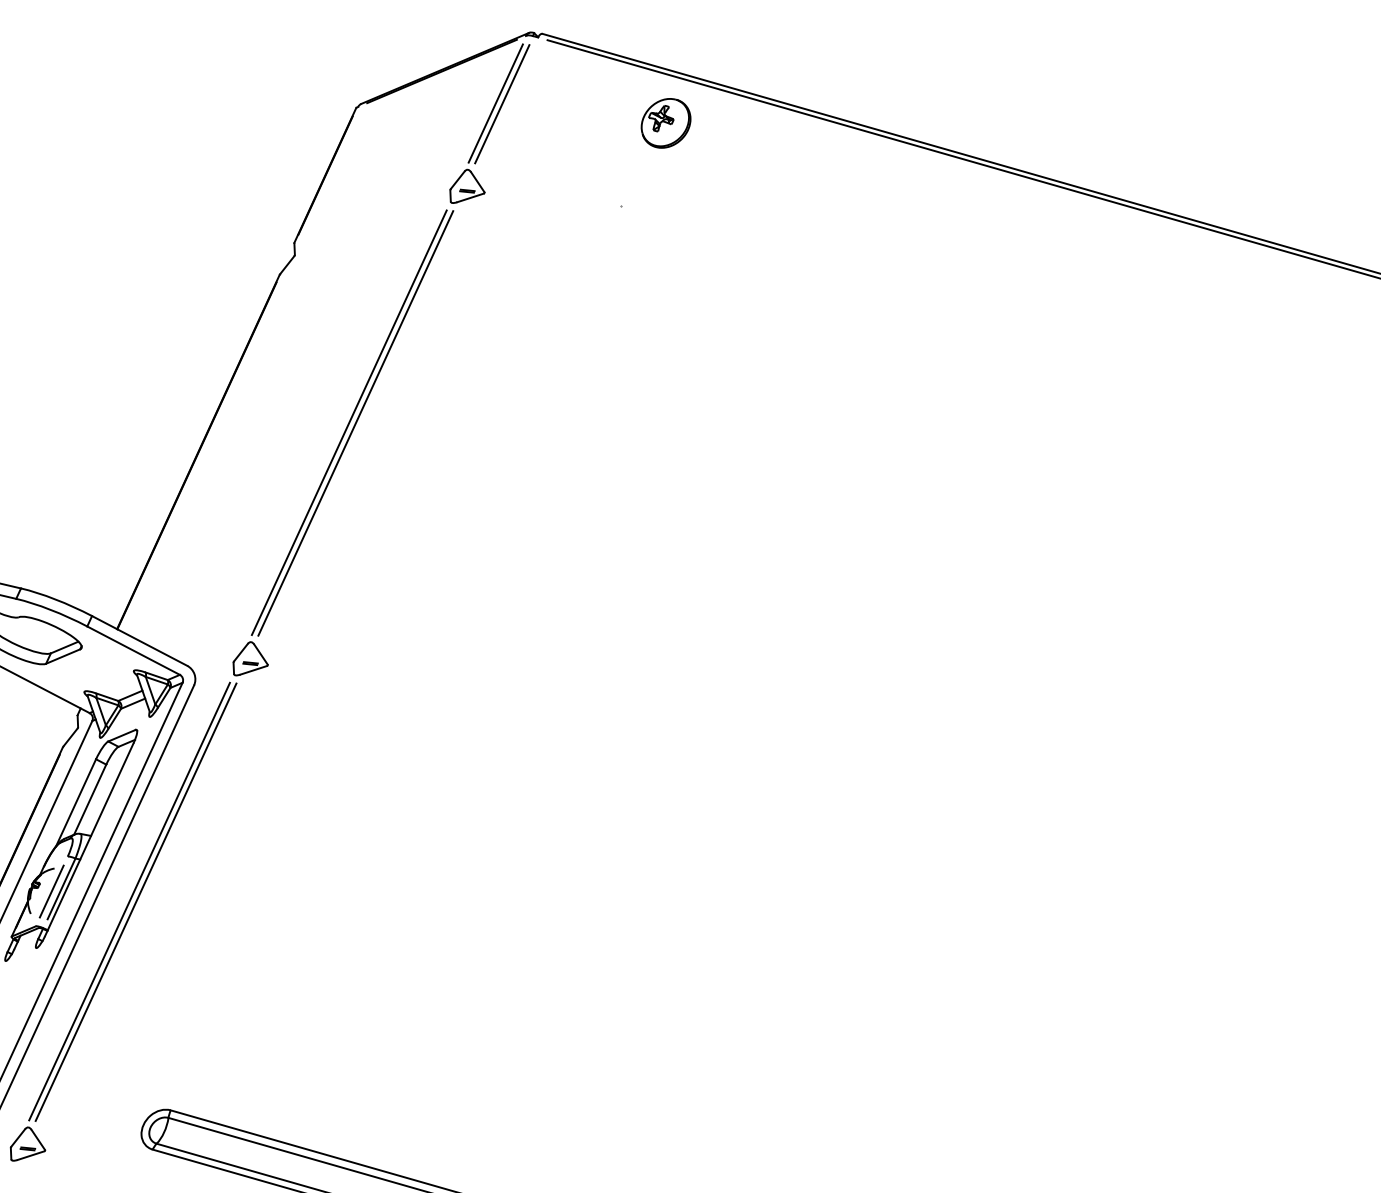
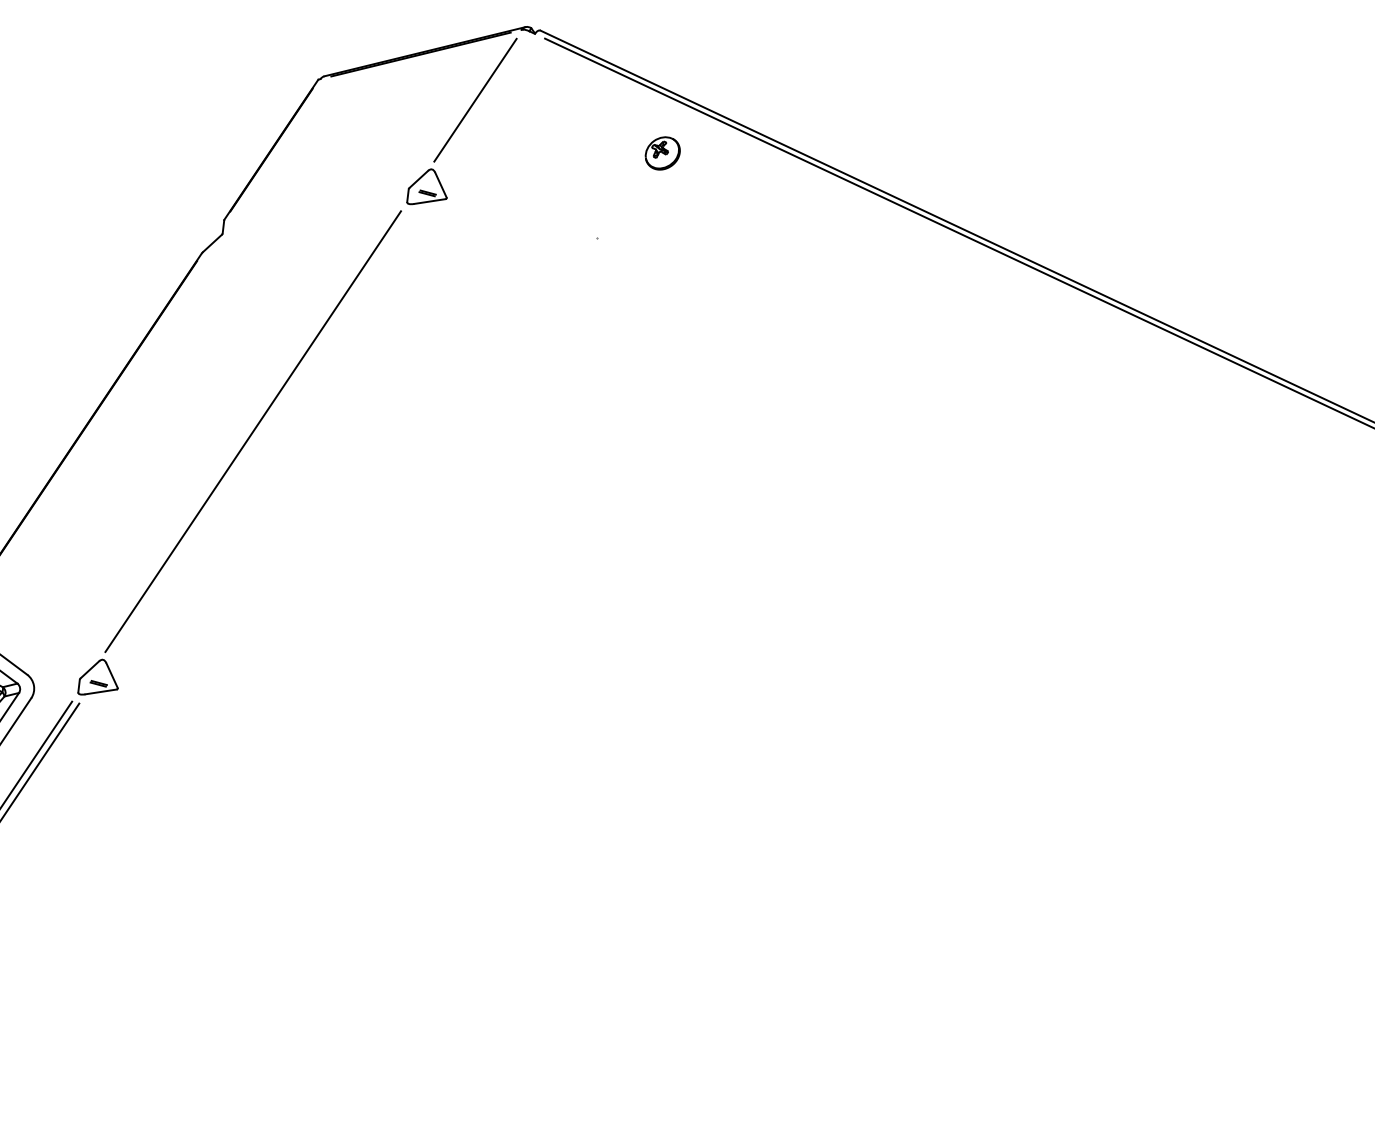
line: (502, 104) -> (482, 102), removed
part: (665, 123) -> (662, 153), size x0.6
line: (355, 423) -> (260, 433), removed

